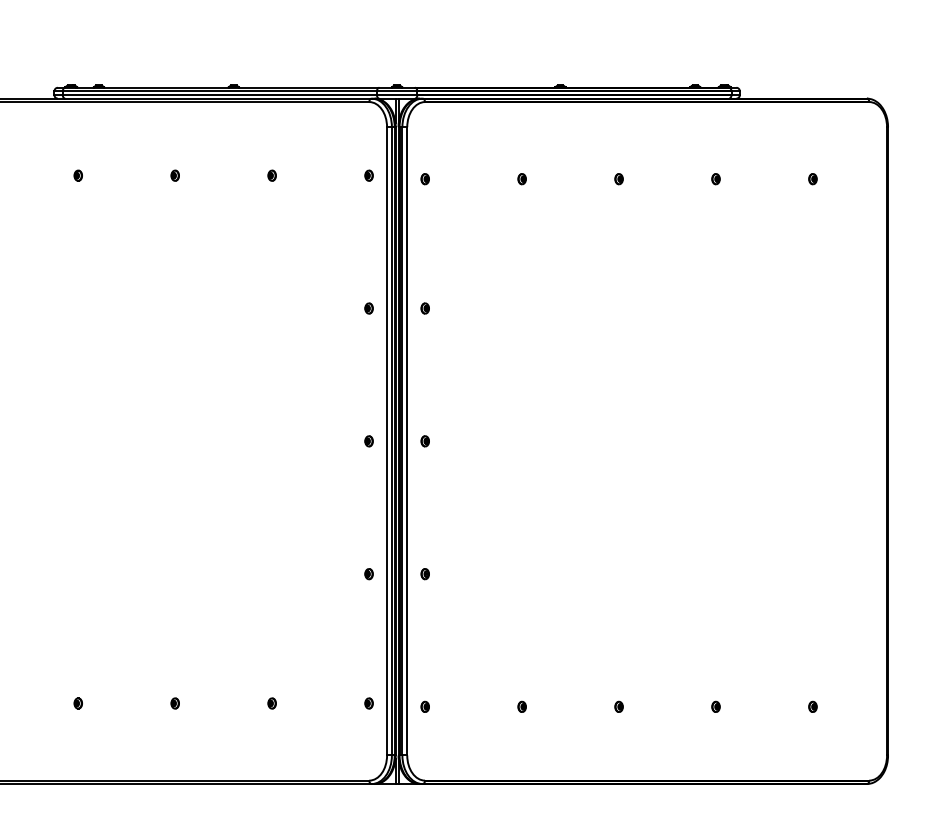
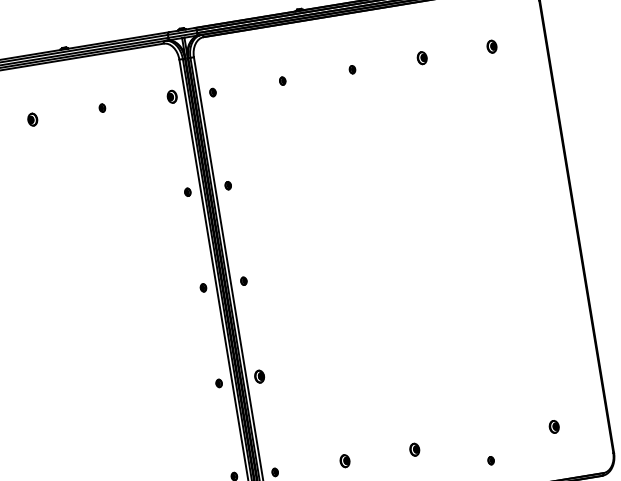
part: (174, 175) -> (32, 119), size x1.6
part: (368, 175) -> (171, 96), size x1.6
part: (715, 179) -> (421, 58), size x1.6
part: (812, 179) -> (491, 47), size x1.6
part: (424, 574) -> (259, 377), size x1.6
part: (521, 706) -> (344, 460), size x1.6
part: (618, 706) -> (414, 449), size x1.6
part: (715, 706) -> (490, 460), moved
part: (812, 706) -> (553, 426), size x1.6

